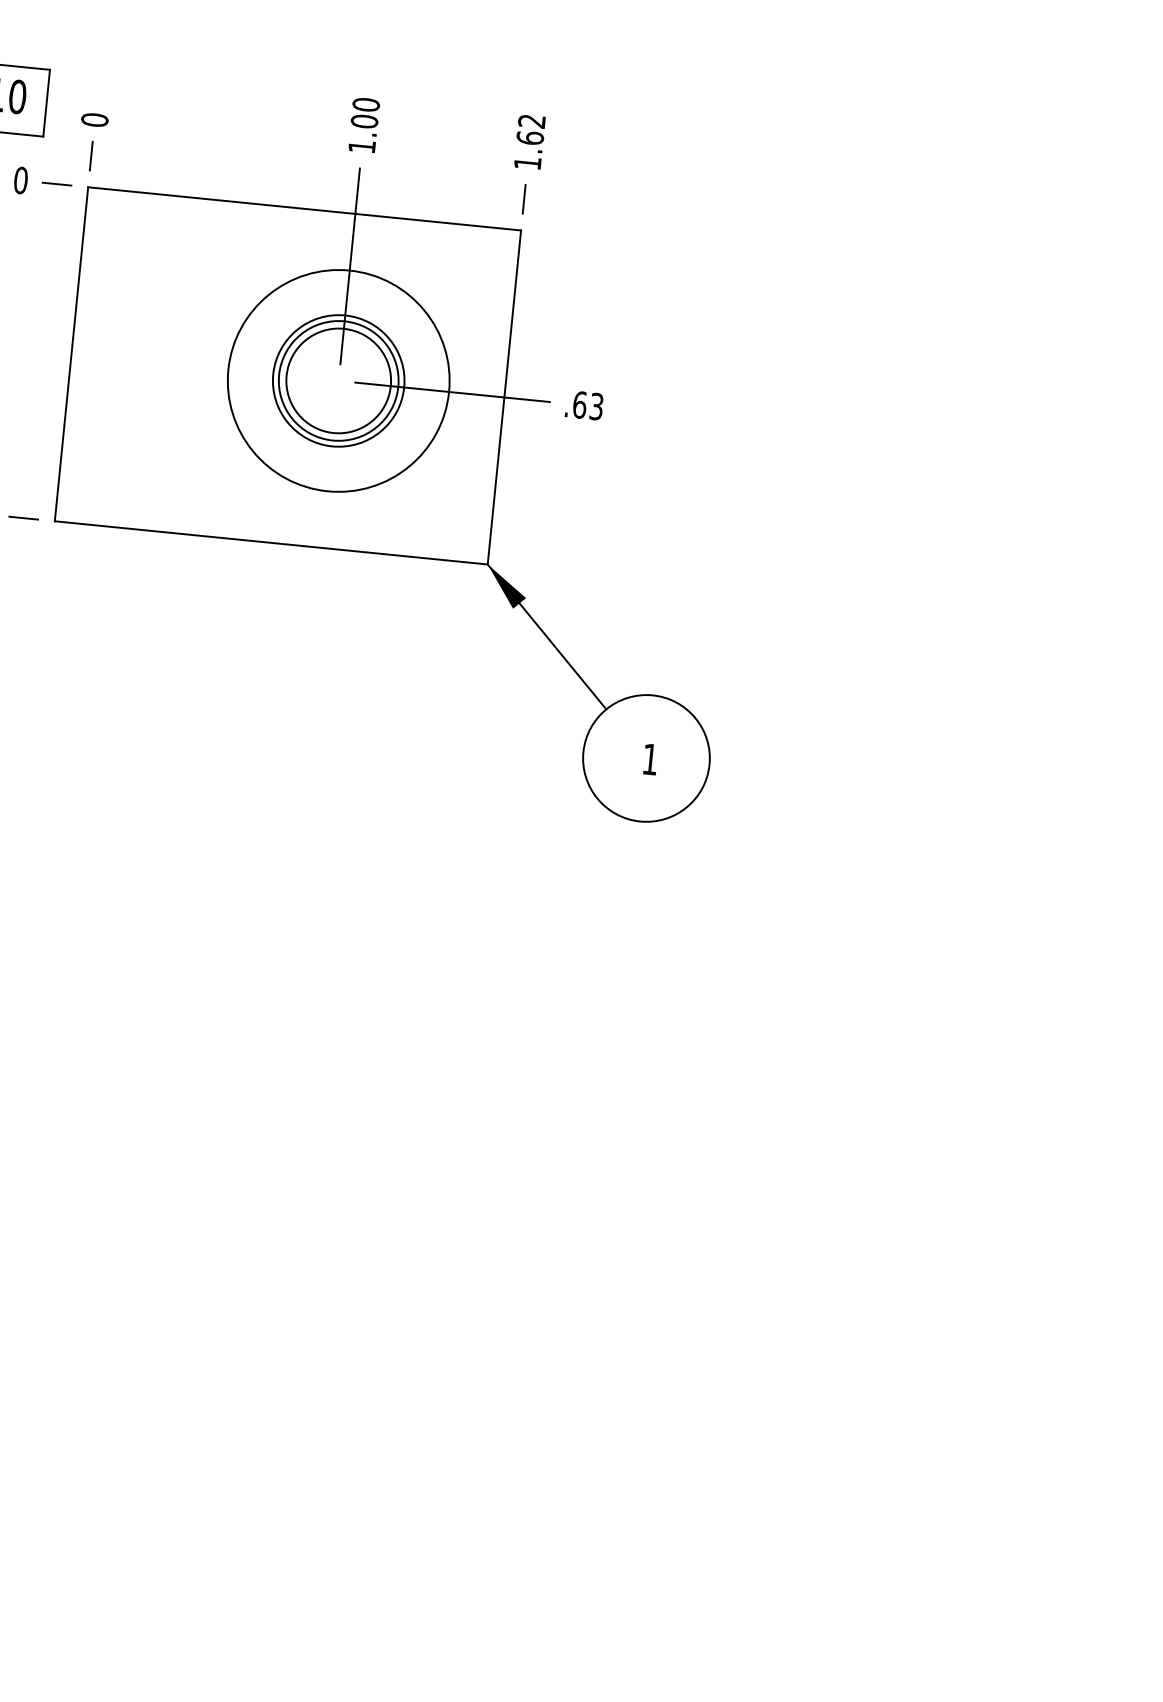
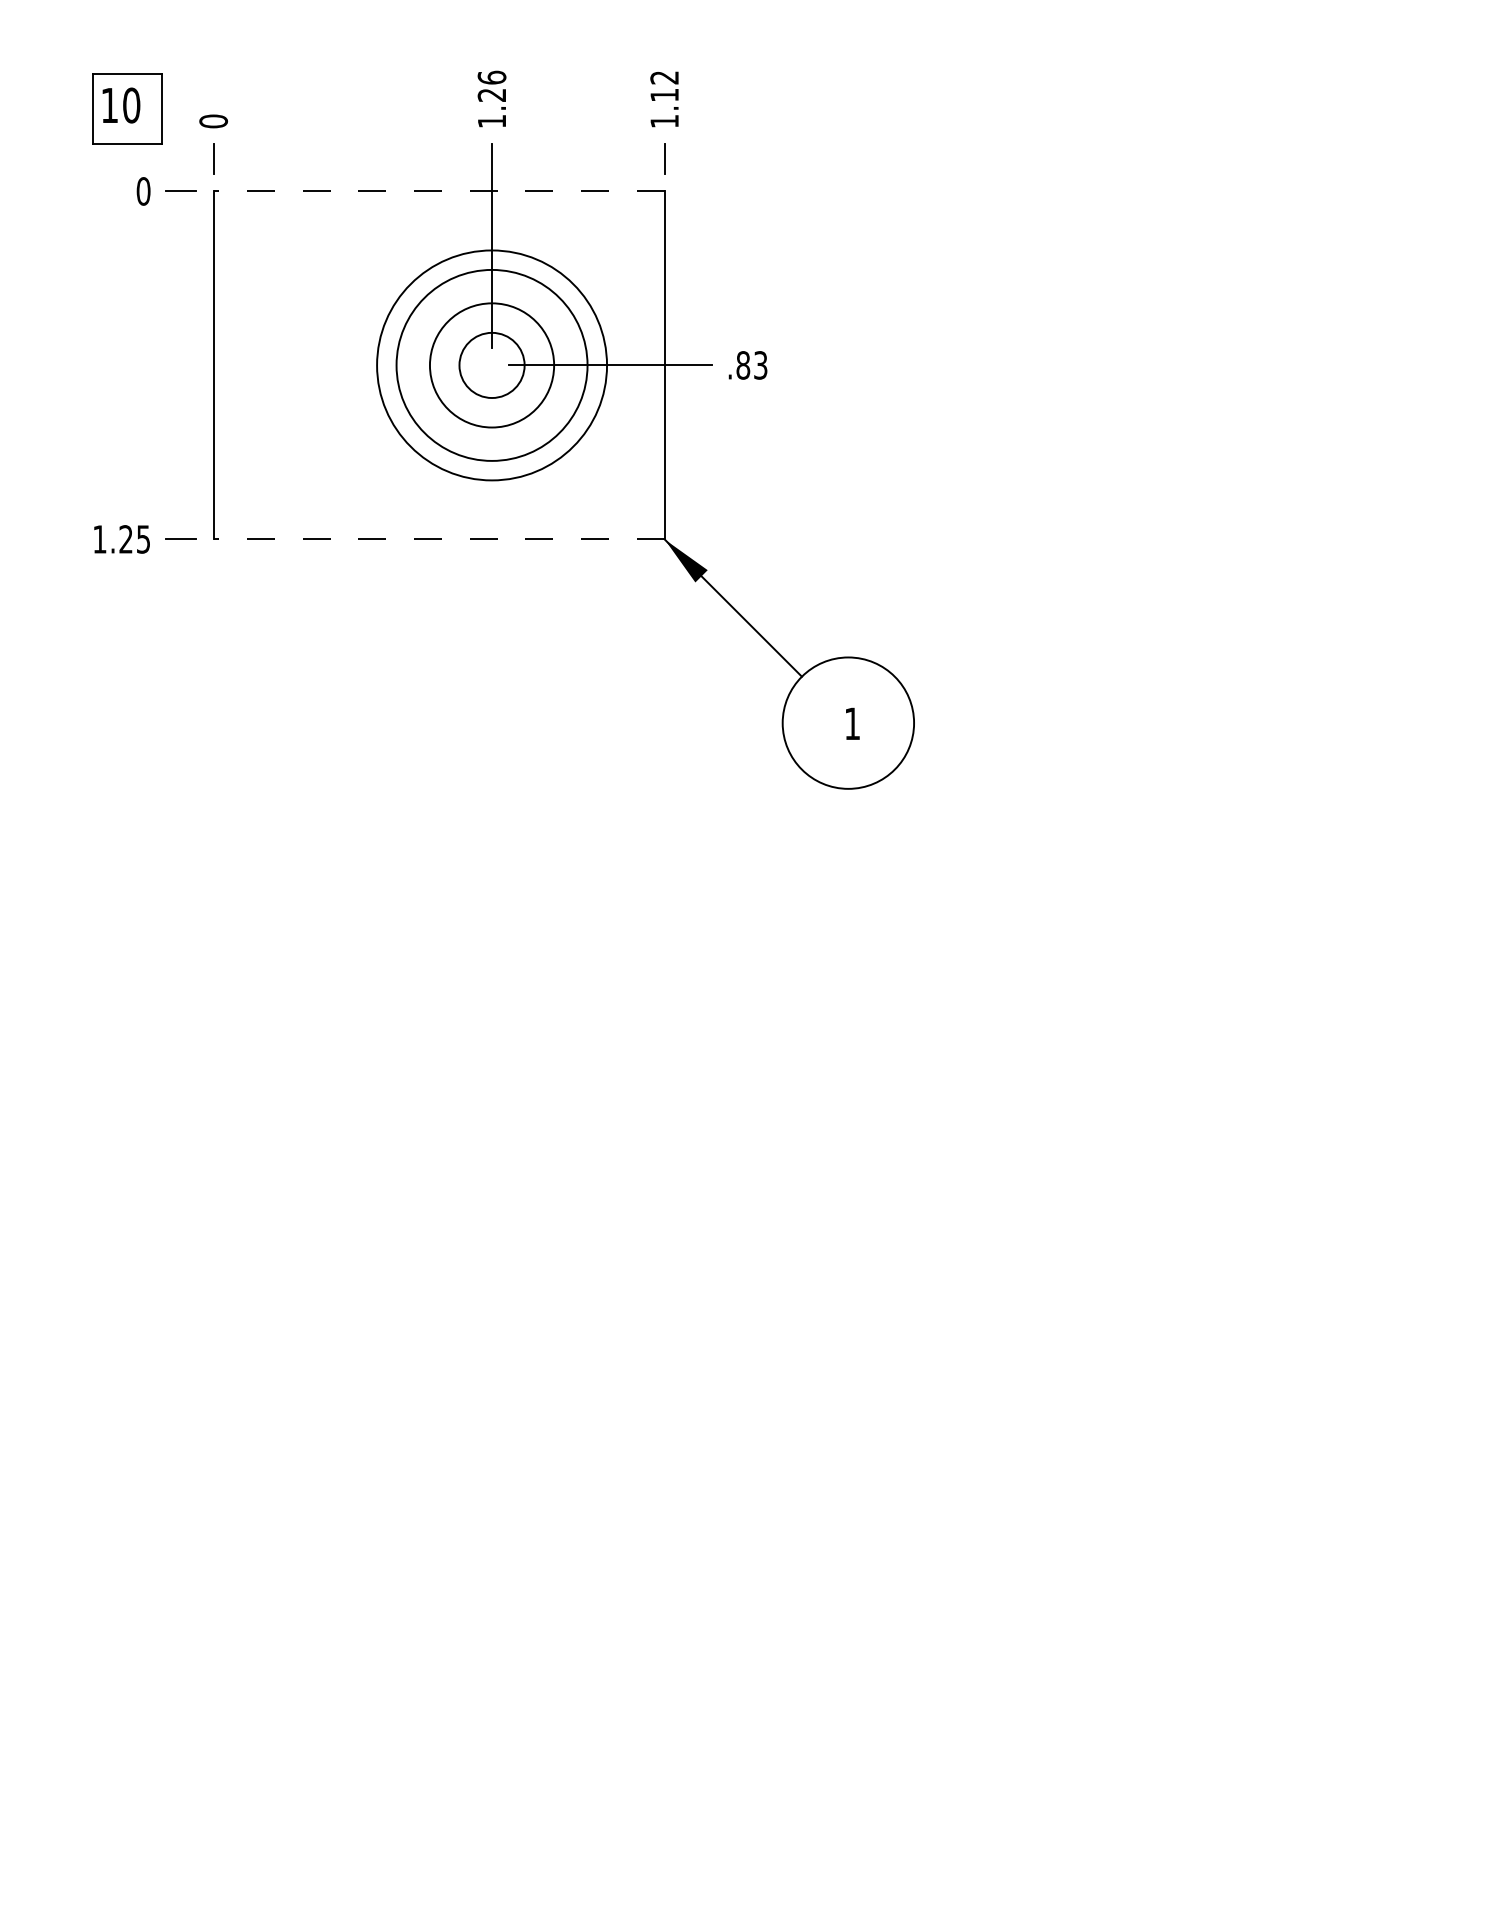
text: (364, 113) -> (491, 86), 1.00 -> 1.26
text: (530, 137) -> (664, 94), 1.62 -> 1.12
line: (303, 208) -> (438, 191), solid -> dashed
circle: (338, 380) -> (491, 365), size x0.6
circle: (338, 380) -> (491, 365), size x1.4
text: (580, 405) -> (743, 365), .63 -> .83
line: (270, 542) -> (438, 539), solid -> dashed

